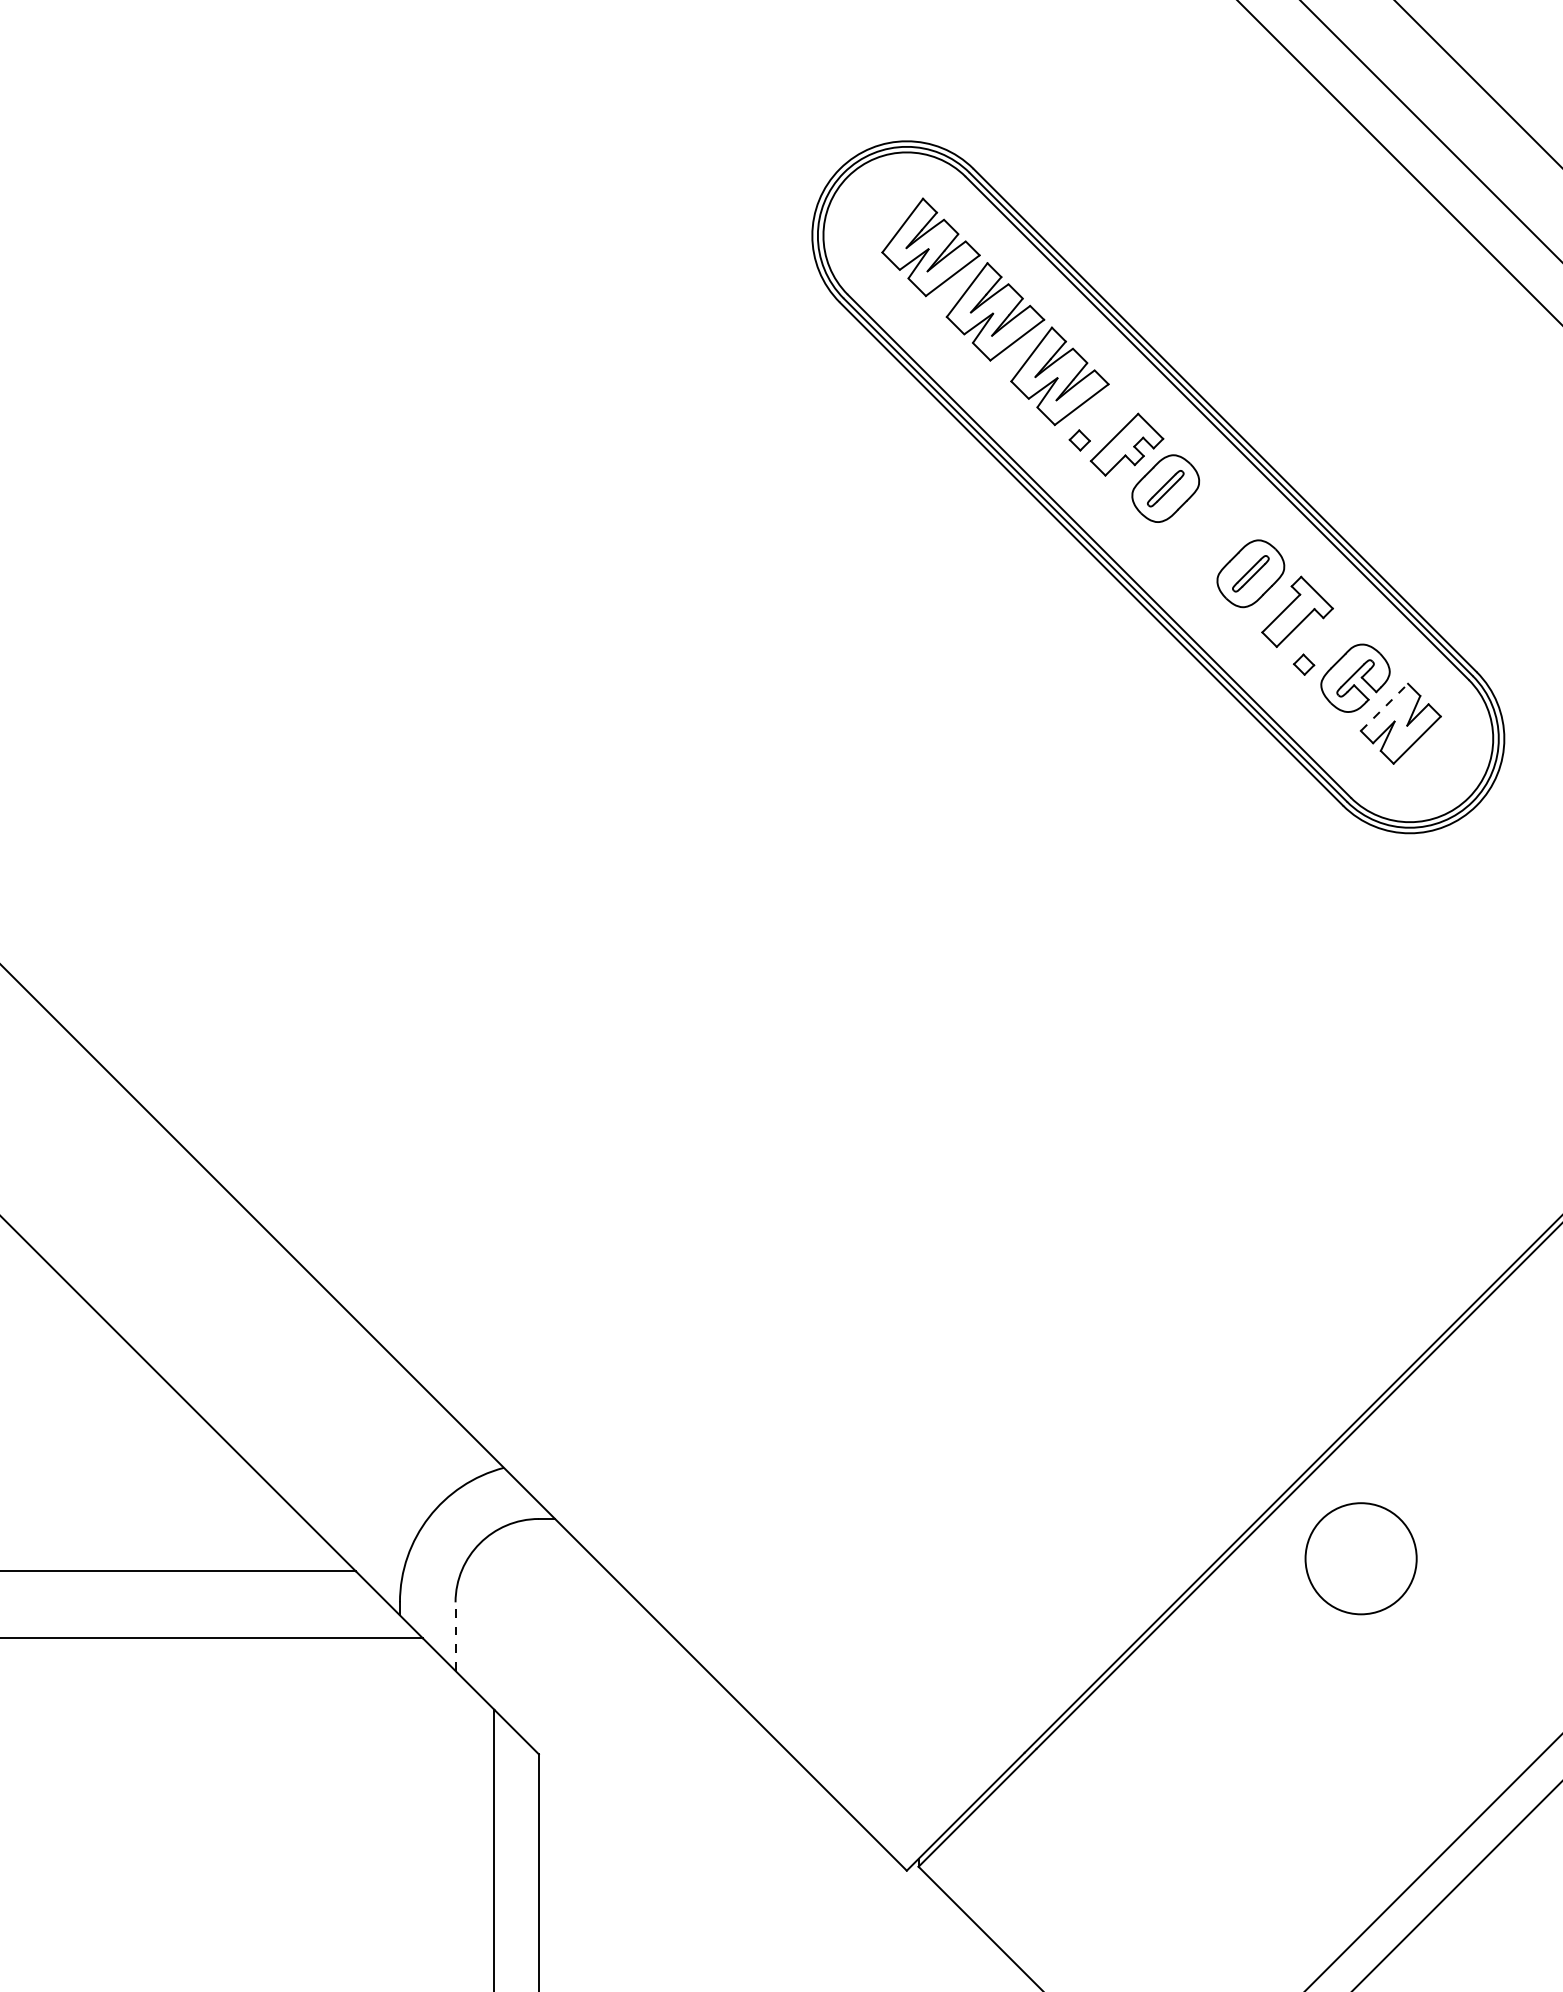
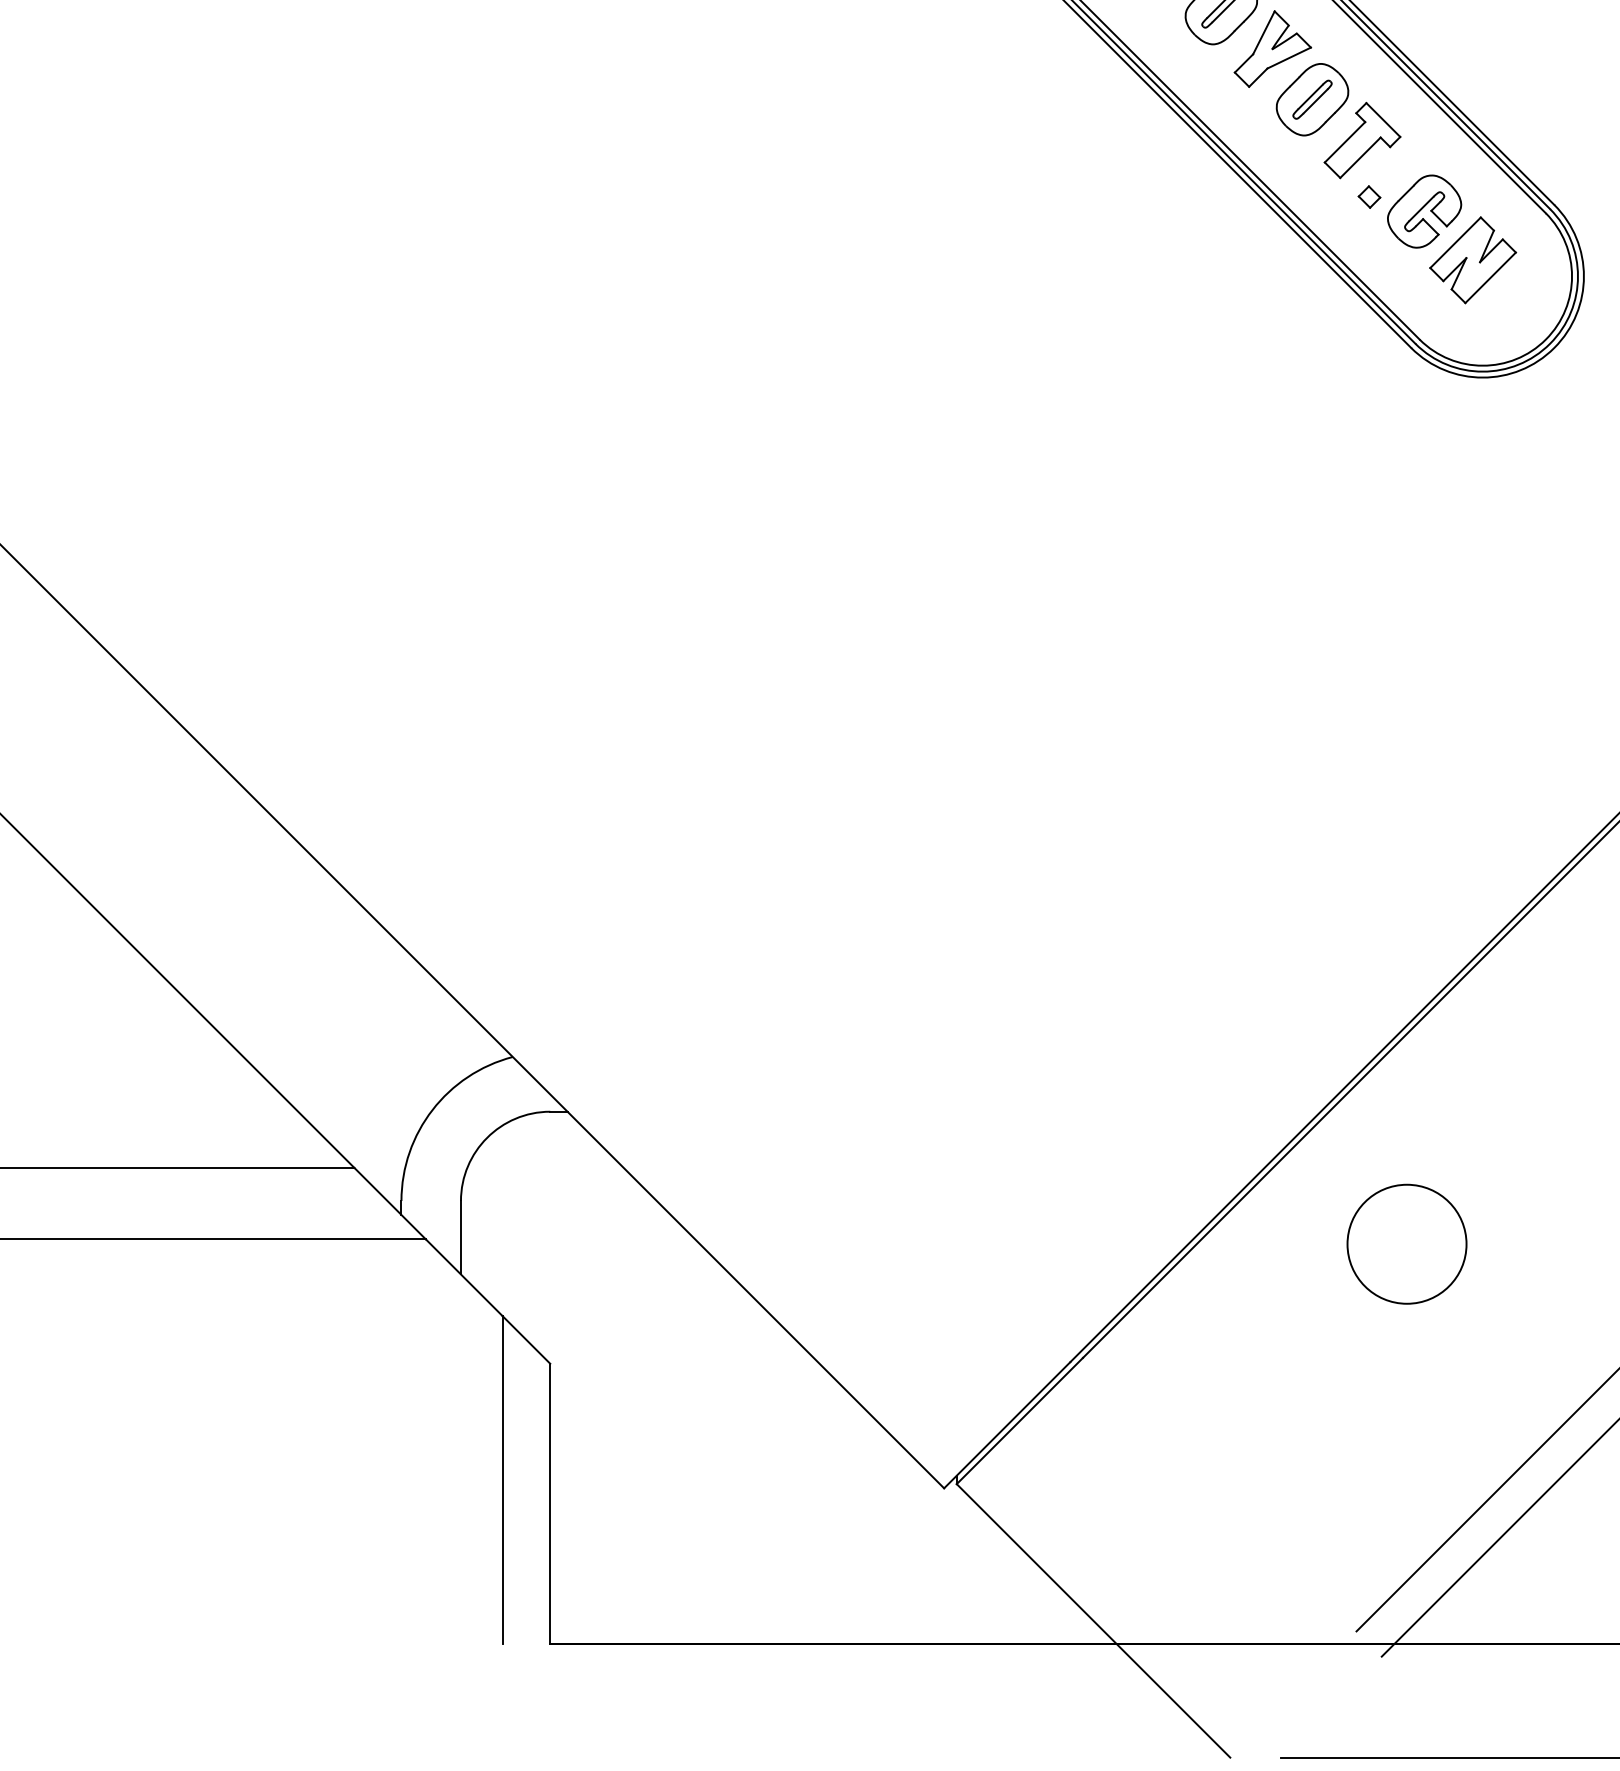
part: (1213, 526) -> (1272, 49), added
line: (1384, 707) -> (1455, 242), dashed -> solid
circle: (1360, 1558) -> (1406, 1243), moved
line: (455, 1636) -> (460, 1237), dashed -> solid

